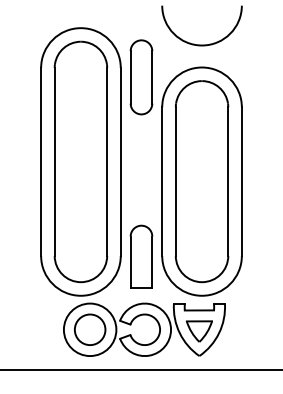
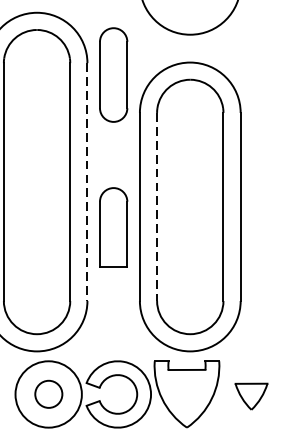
line: (120, 161) -> (87, 181), solid -> dashed
line: (175, 182) -> (156, 208), solid -> dashed
part: (141, 256) -> (113, 227), moved
circle: (90, 329) -> (49, 394), size x0.7
part: (199, 331) -> (251, 396), moved

